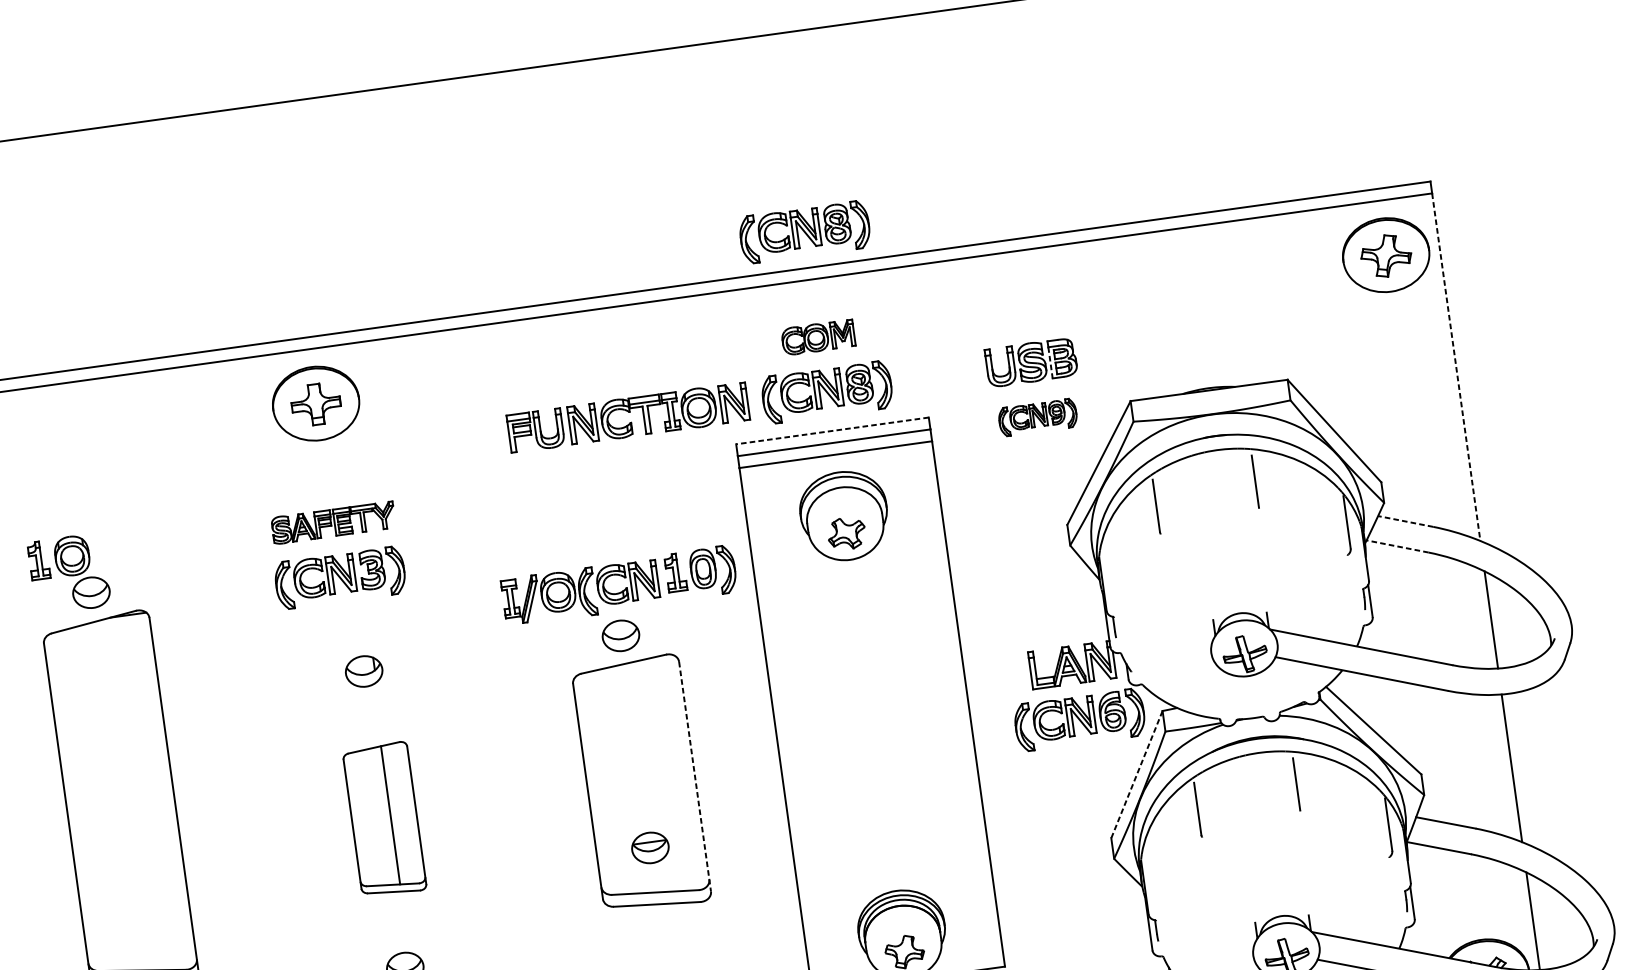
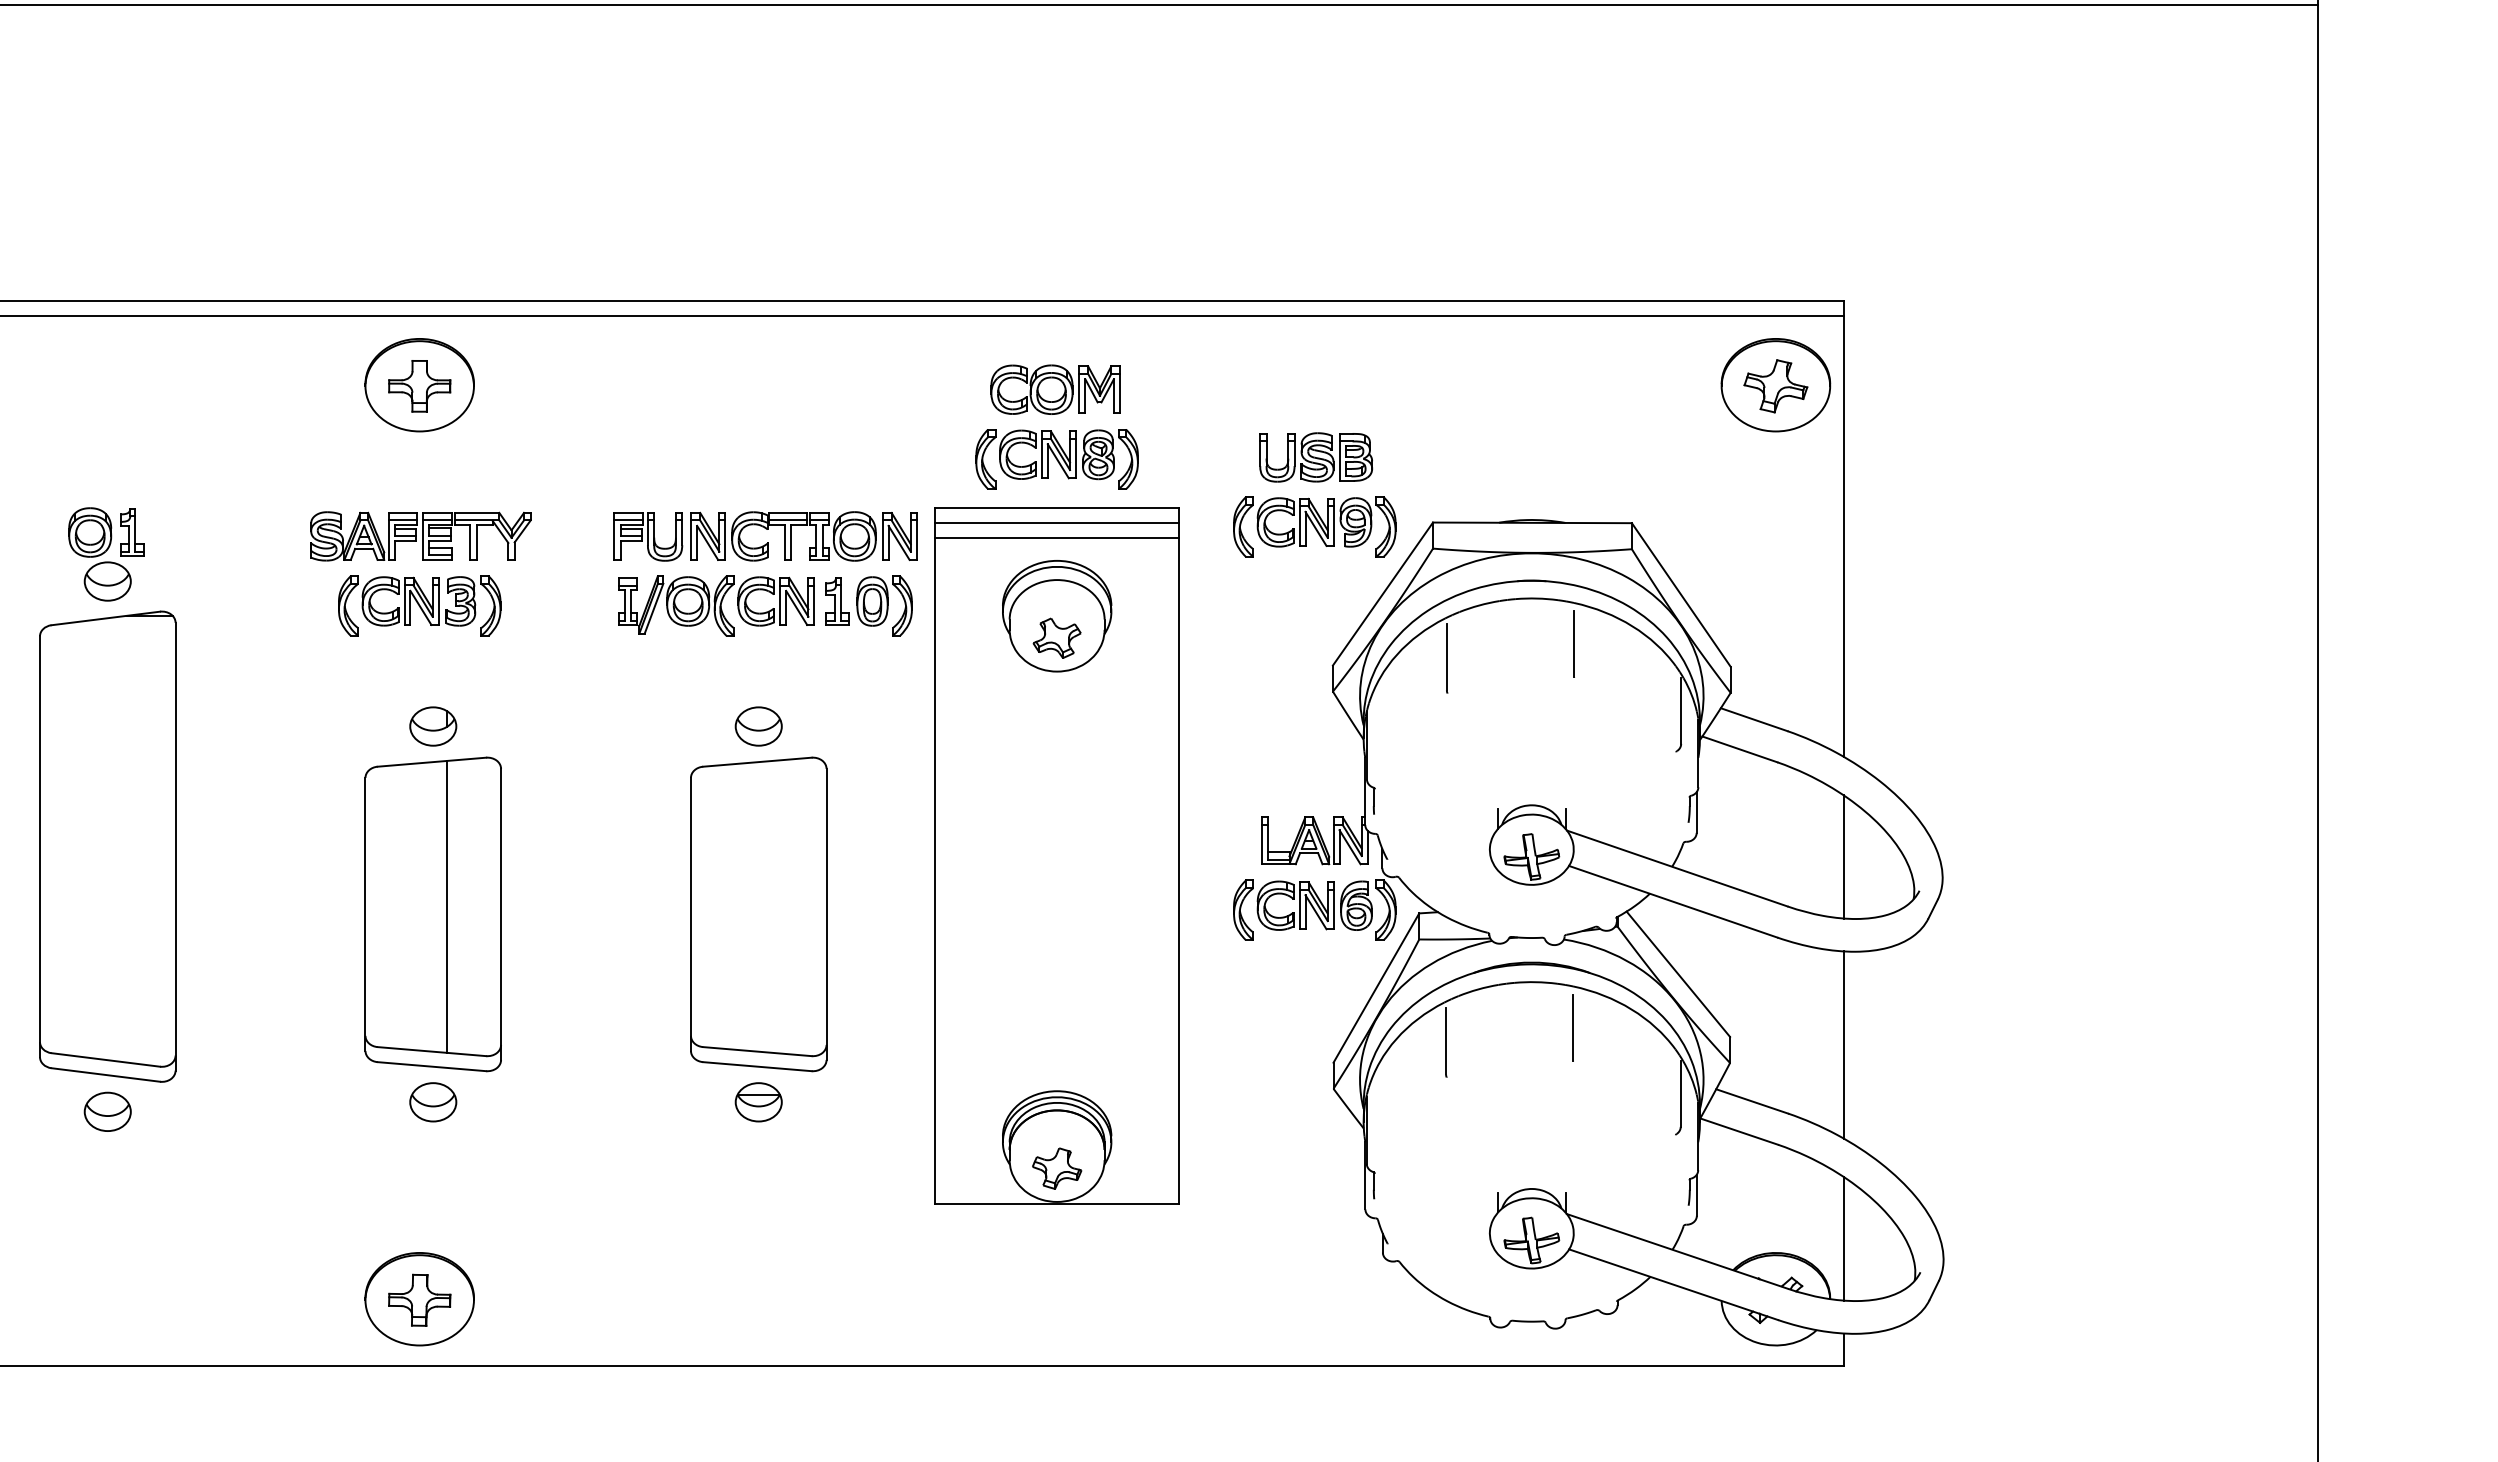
part: (804, 232) -> (1056, 256), removed
part: (818, 337) -> (1055, 389), size x1.43
line: (1050, 363) -> (1339, 461), dashed -> solid
line: (1456, 367) -> (1843, 537), dashed -> solid
part: (1037, 417) -> (1314, 526), size x1.67
part: (630, 422) -> (767, 542), moved
line: (832, 431) -> (1056, 508), dashed -> solid
line: (1405, 521) -> (1753, 719), dashed -> solid
part: (333, 522) -> (420, 536), size x1.43
line: (1397, 546) -> (1739, 749), dashed -> solid
part: (39, 560) -> (132, 532), moved
part: (700, 572) -> (868, 605), moved
part: (580, 592) -> (716, 605), moved
line: (1136, 774) -> (1376, 987), dashed -> solid
line: (695, 776) -> (826, 914), dashed -> solid
part: (384, 819) -> (432, 914), size x1.67
part: (650, 848) -> (758, 1102), moved

